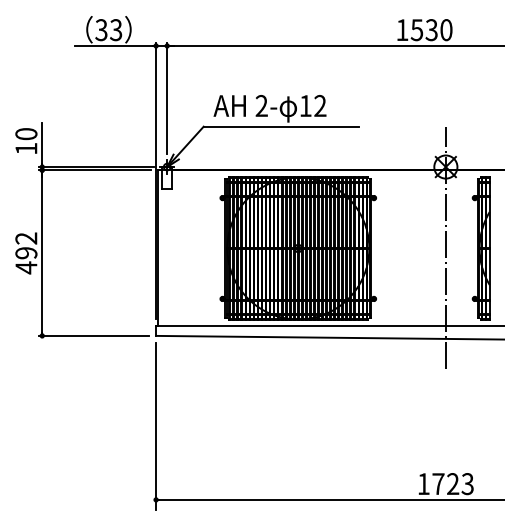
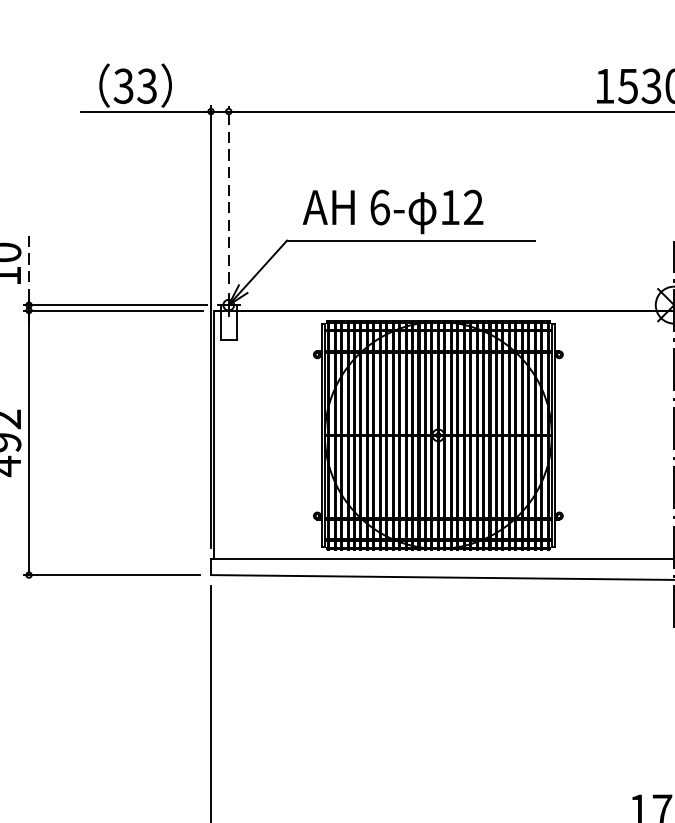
line: (167, 98) -> (229, 195), solid -> dashed
text: (261, 106) -> (379, 208), 2- -> 6-
line: (42, 143) -> (29, 267), solid -> dashed

